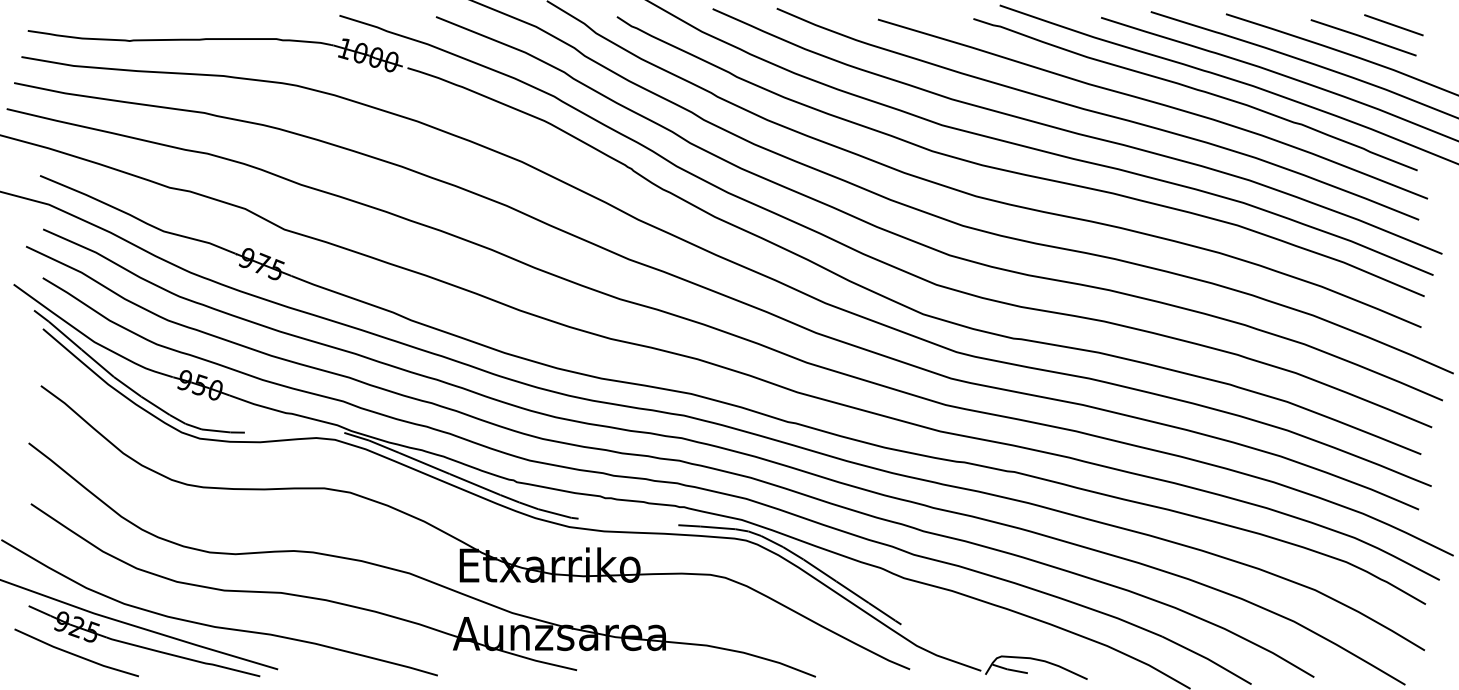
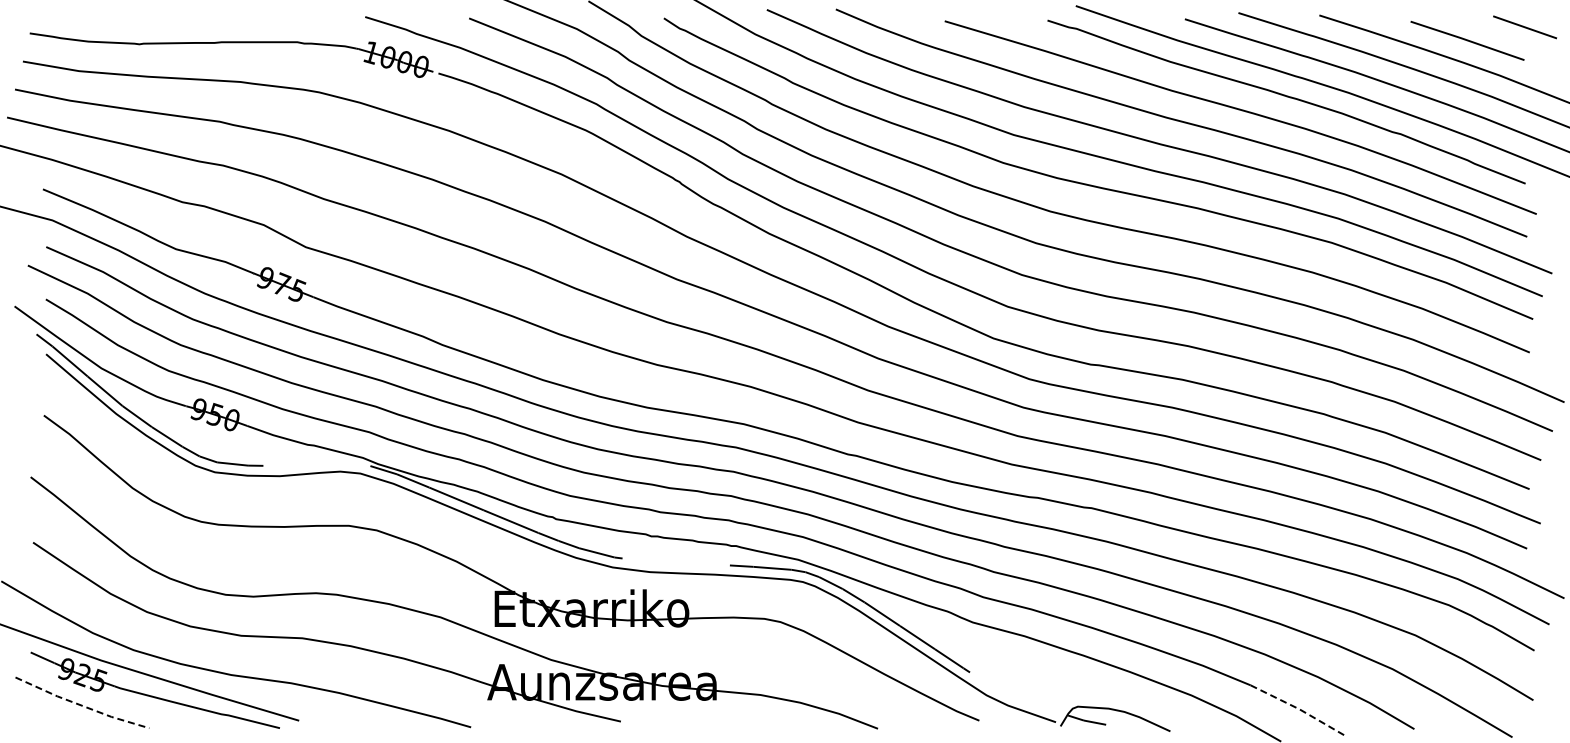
line: (1394, 25) -> (1525, 27), moved
line: (75, 655) -> (81, 705), solid -> dashed
line: (1207, 659) -> (1299, 709), solid -> dashed

